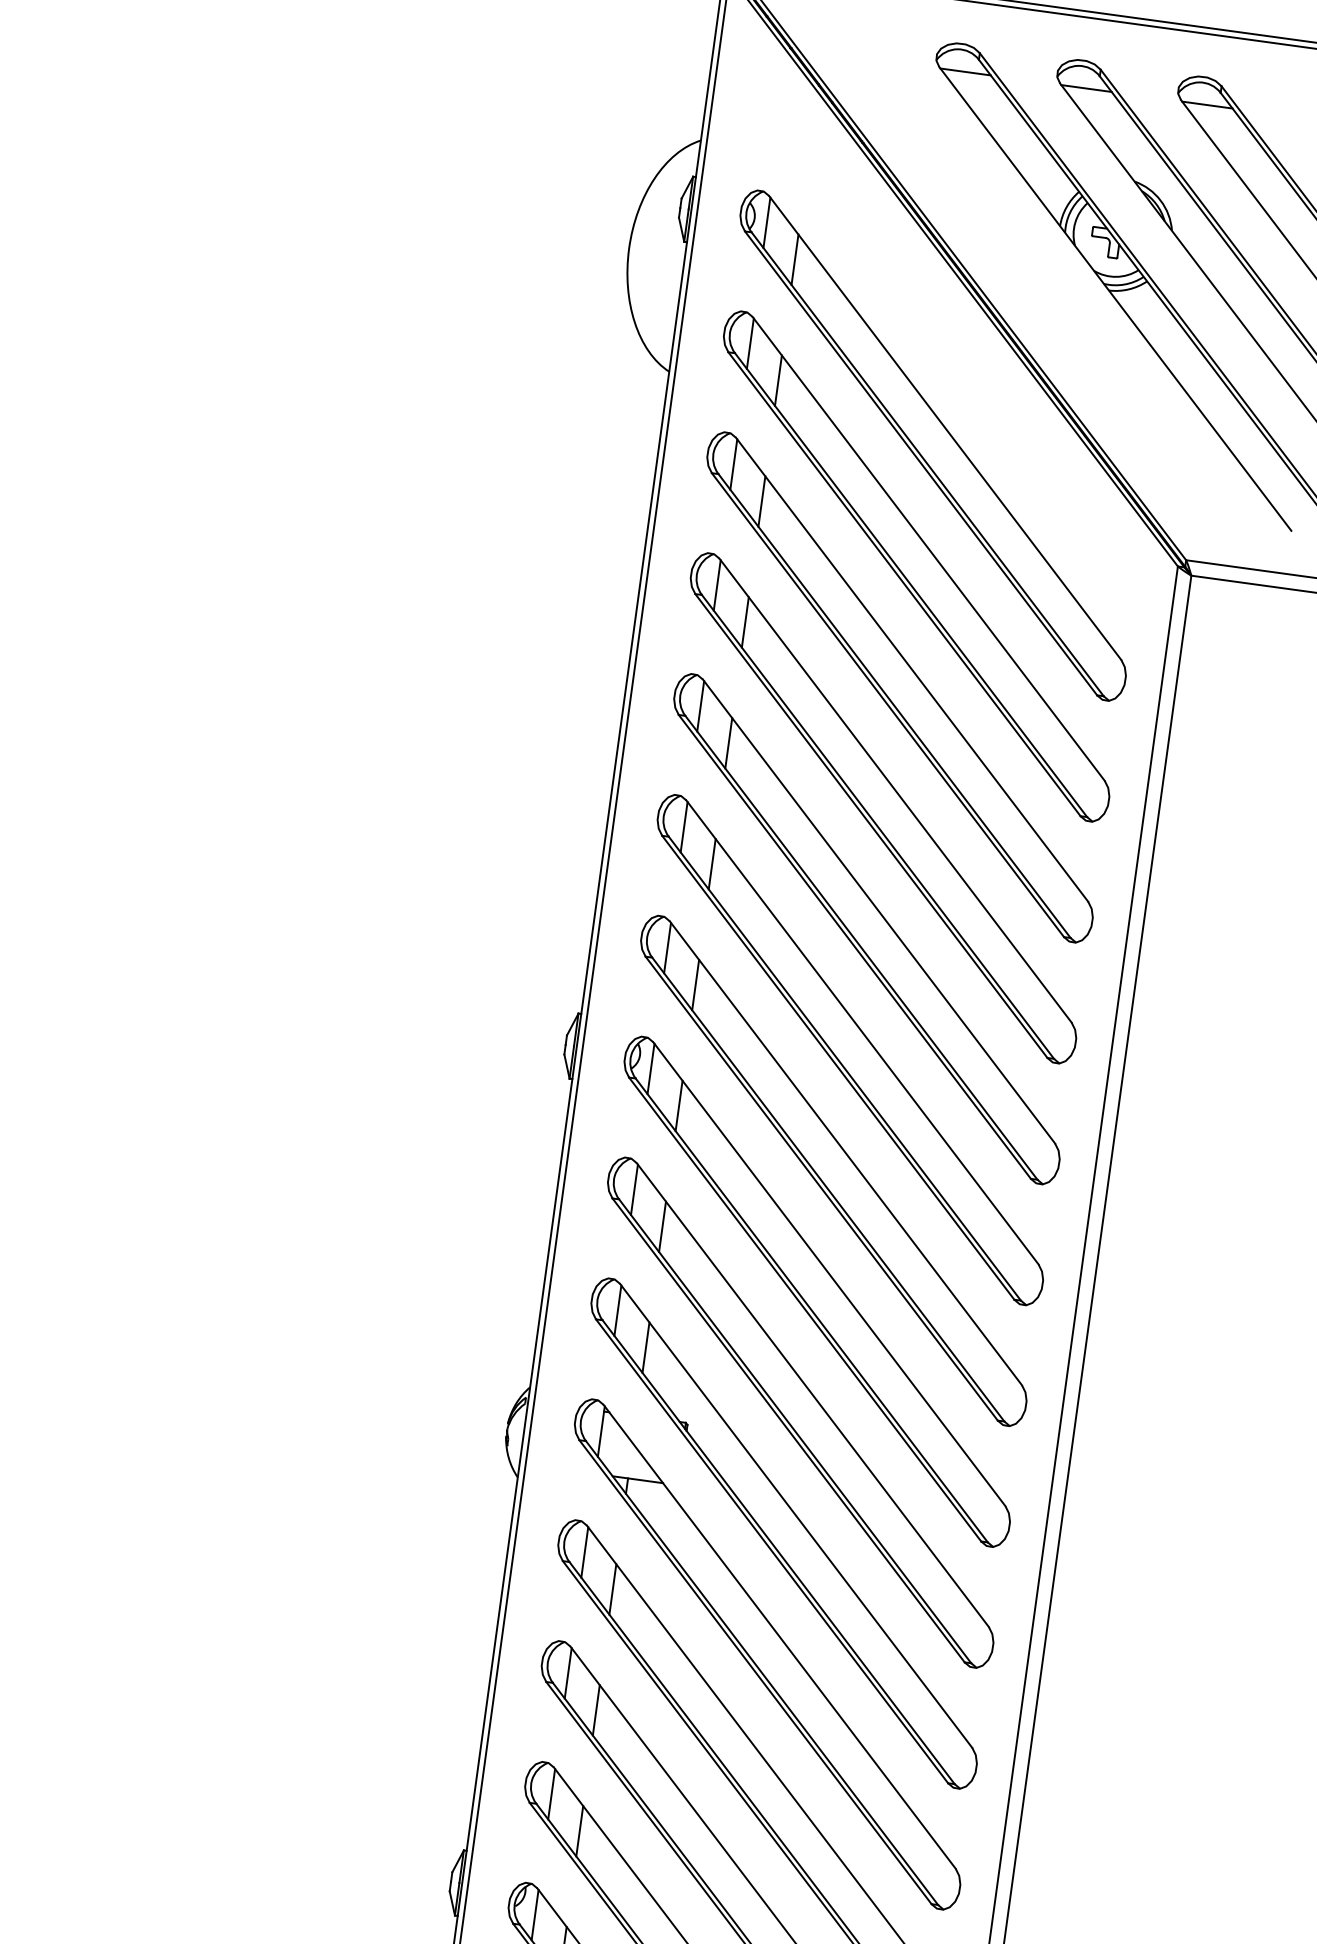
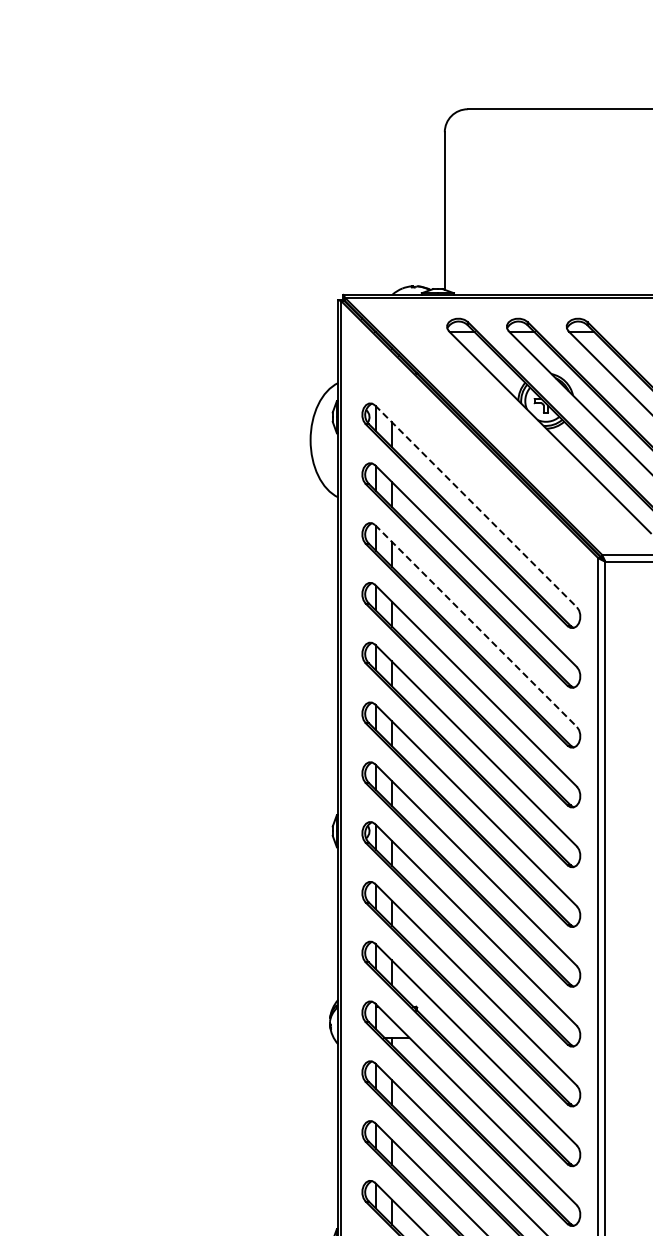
line: (946, 428) -> (476, 506), solid -> dashed
line: (913, 668) -> (476, 625), solid -> dashed

